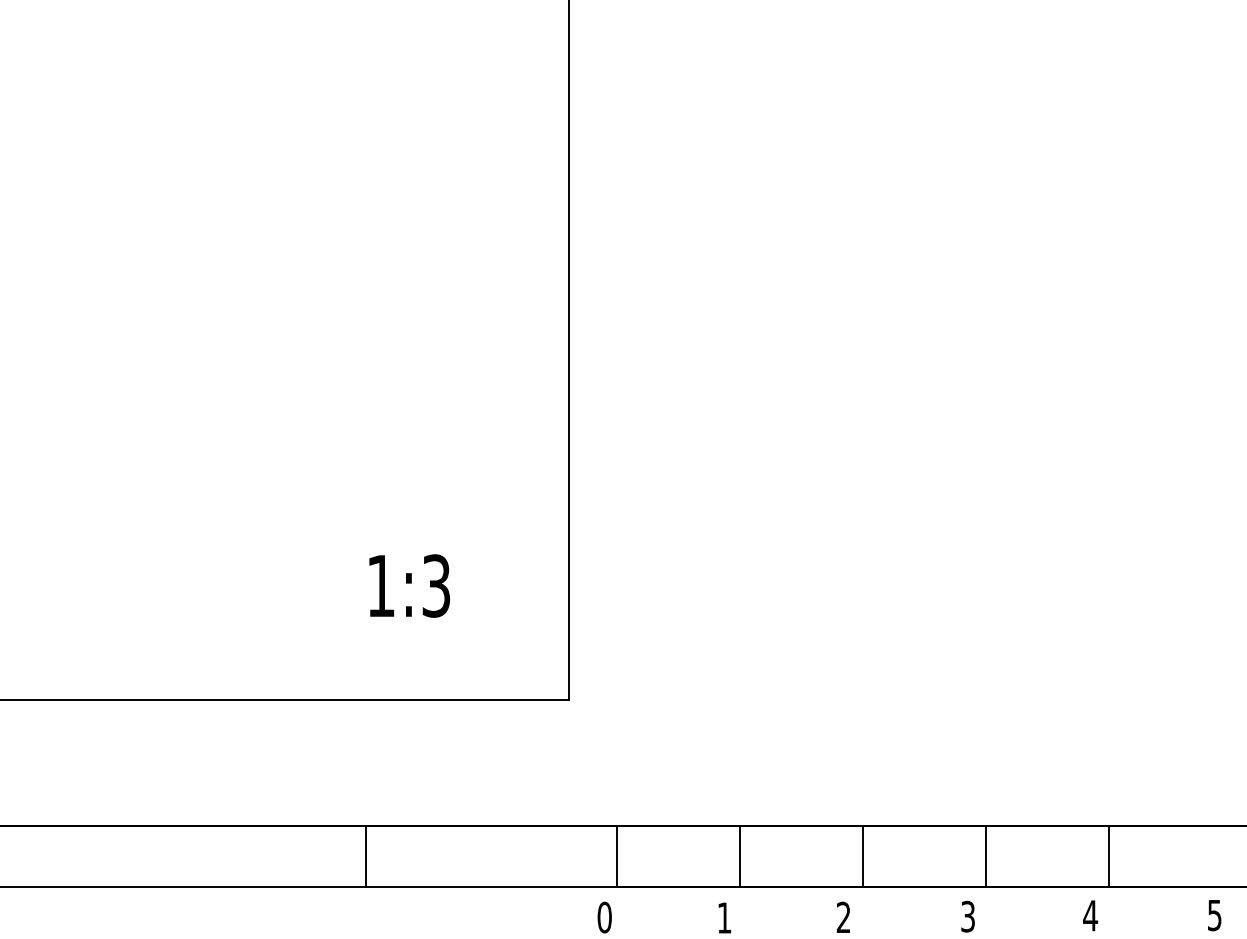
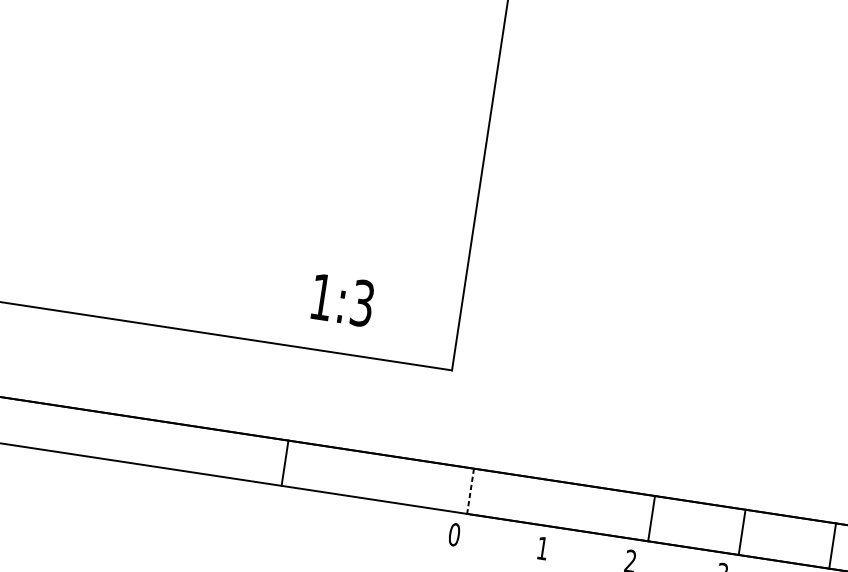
text: (409, 585) -> (342, 299), moved
line: (617, 856) -> (470, 491), solid -> dashed
line: (740, 856) -> (561, 504), removed

